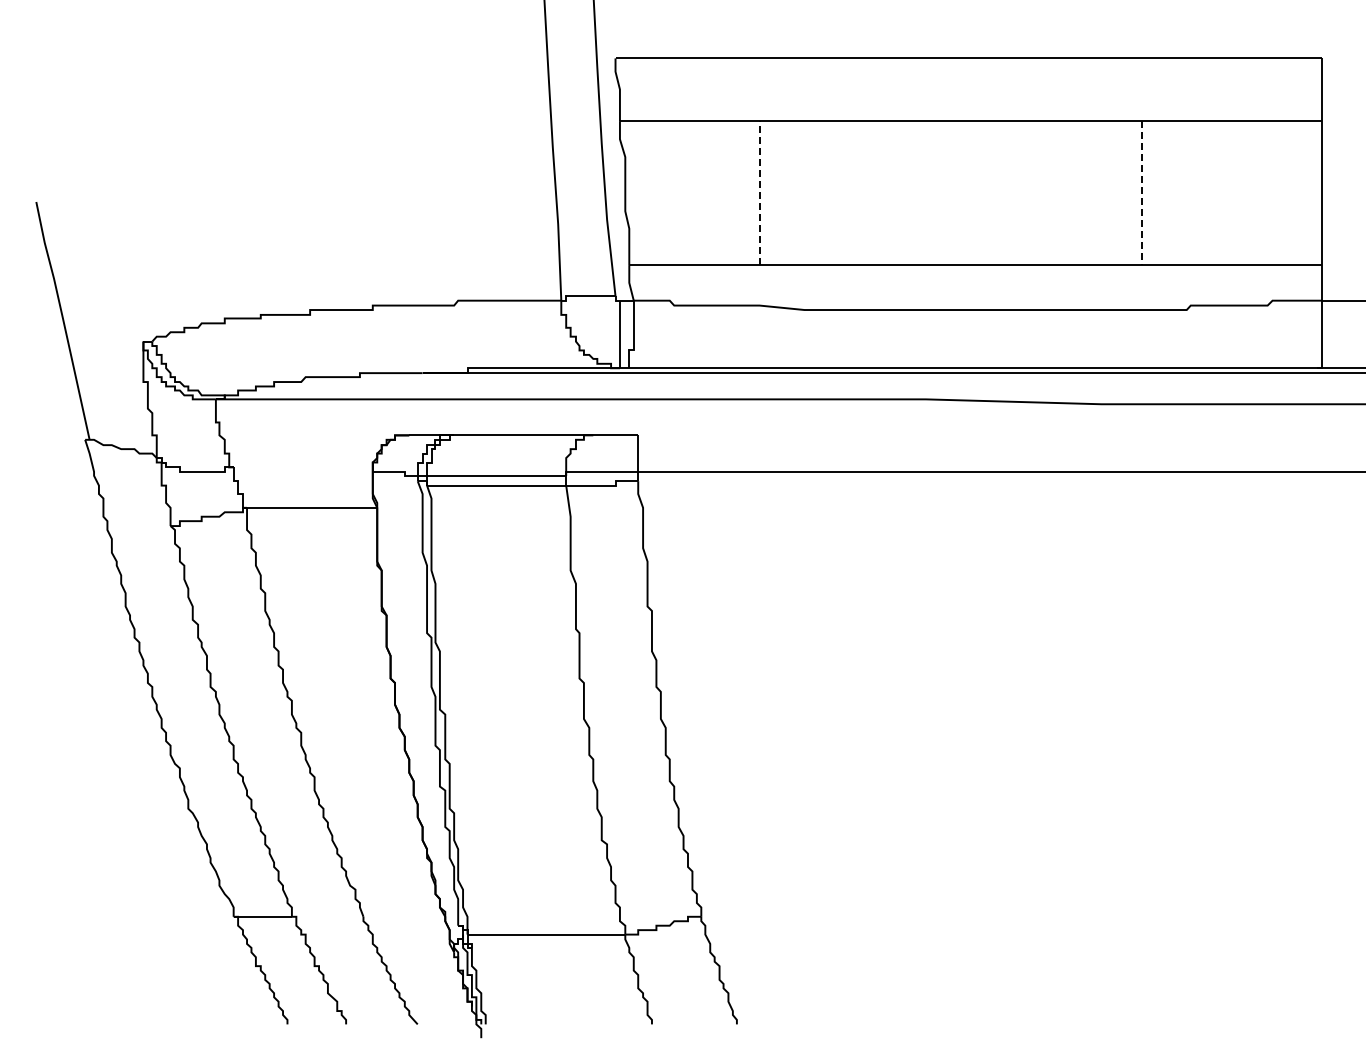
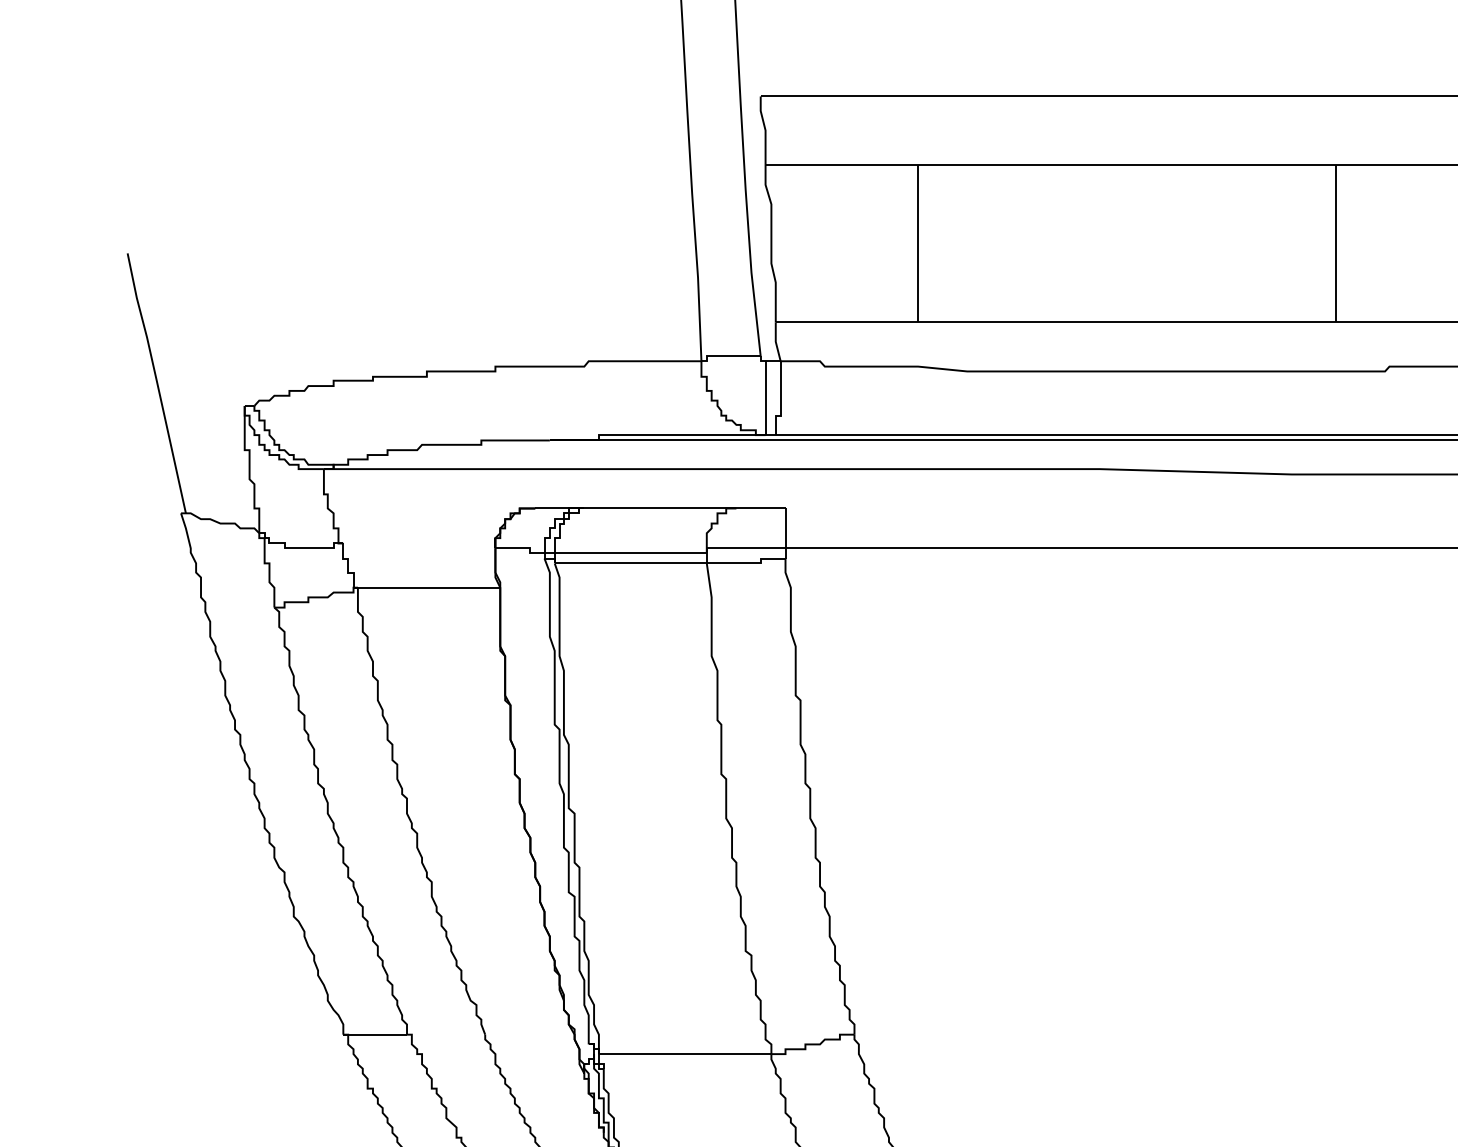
line: (759, 192) -> (918, 243), dashed -> solid
line: (1141, 193) -> (1335, 244), dashed -> solid

